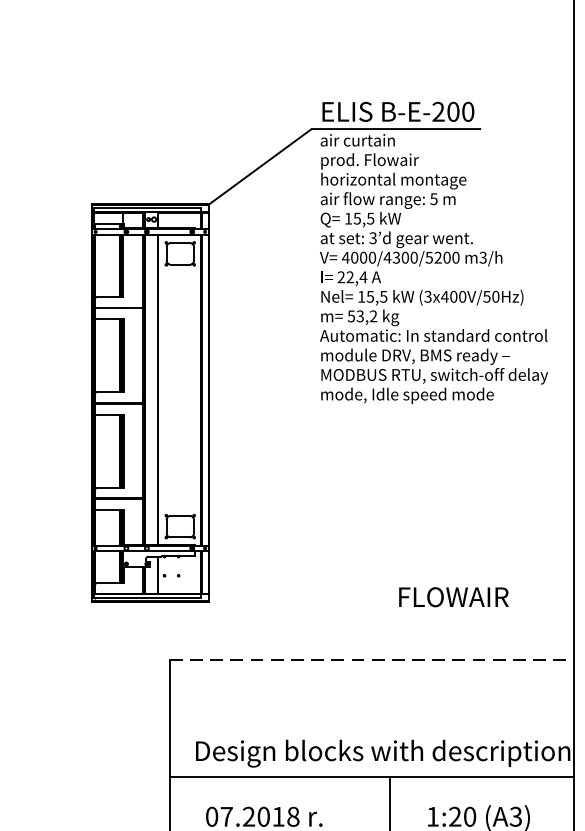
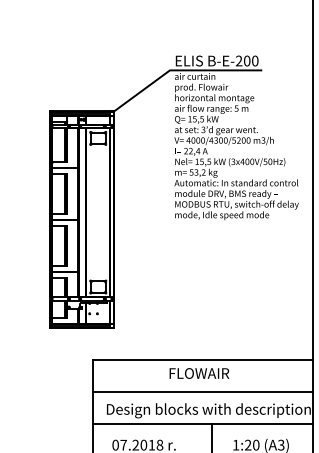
text: (453, 597) -> (199, 373), moved
line: (373, 659) -> (203, 359), dashed -> solid
line: (371, 718) -> (202, 391), added

